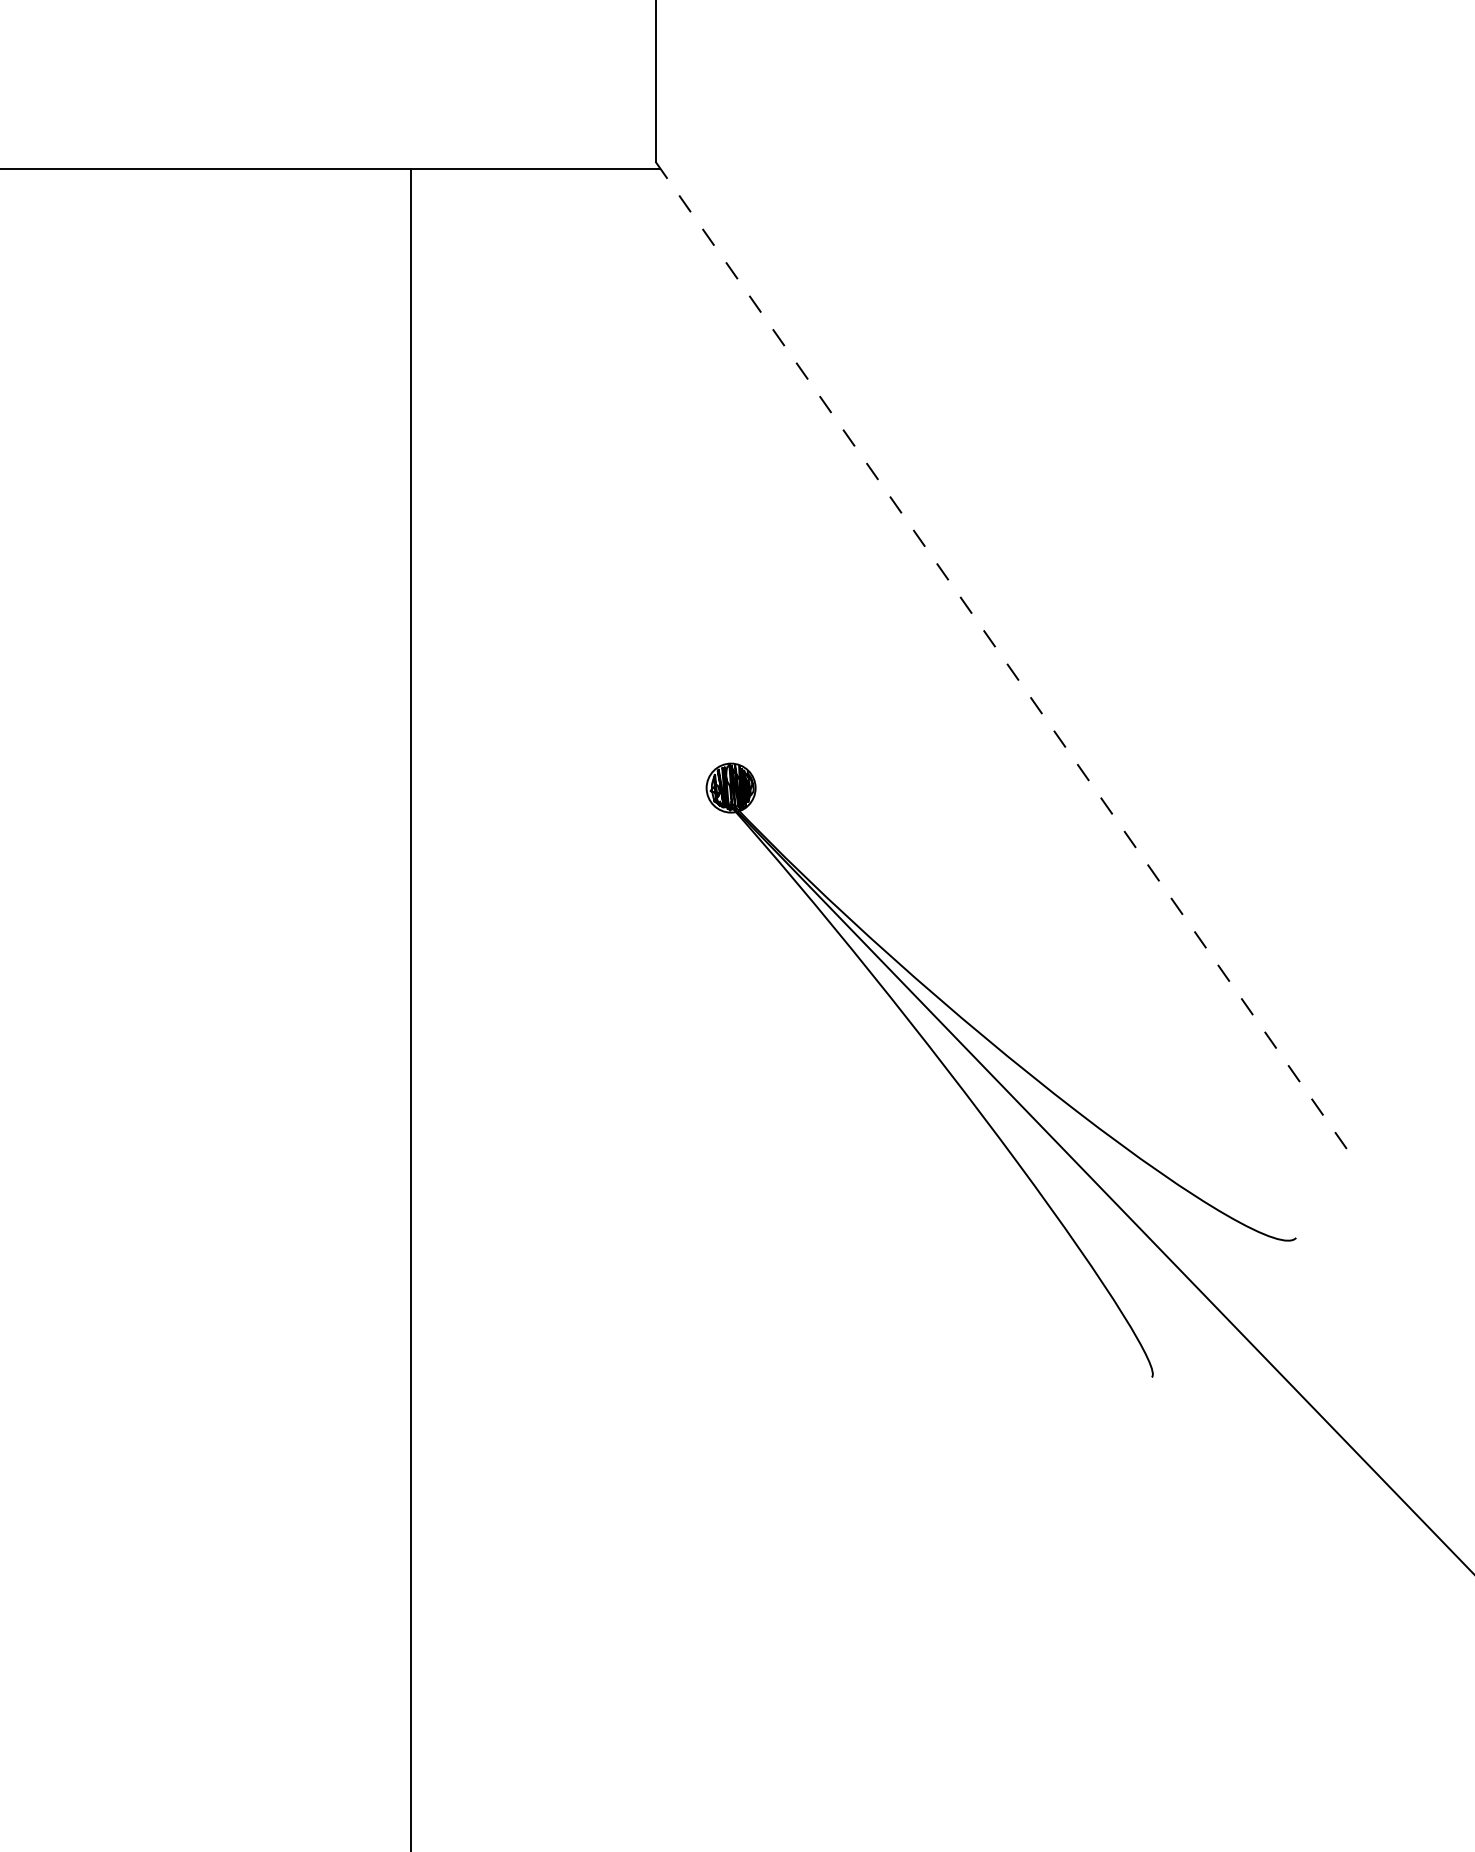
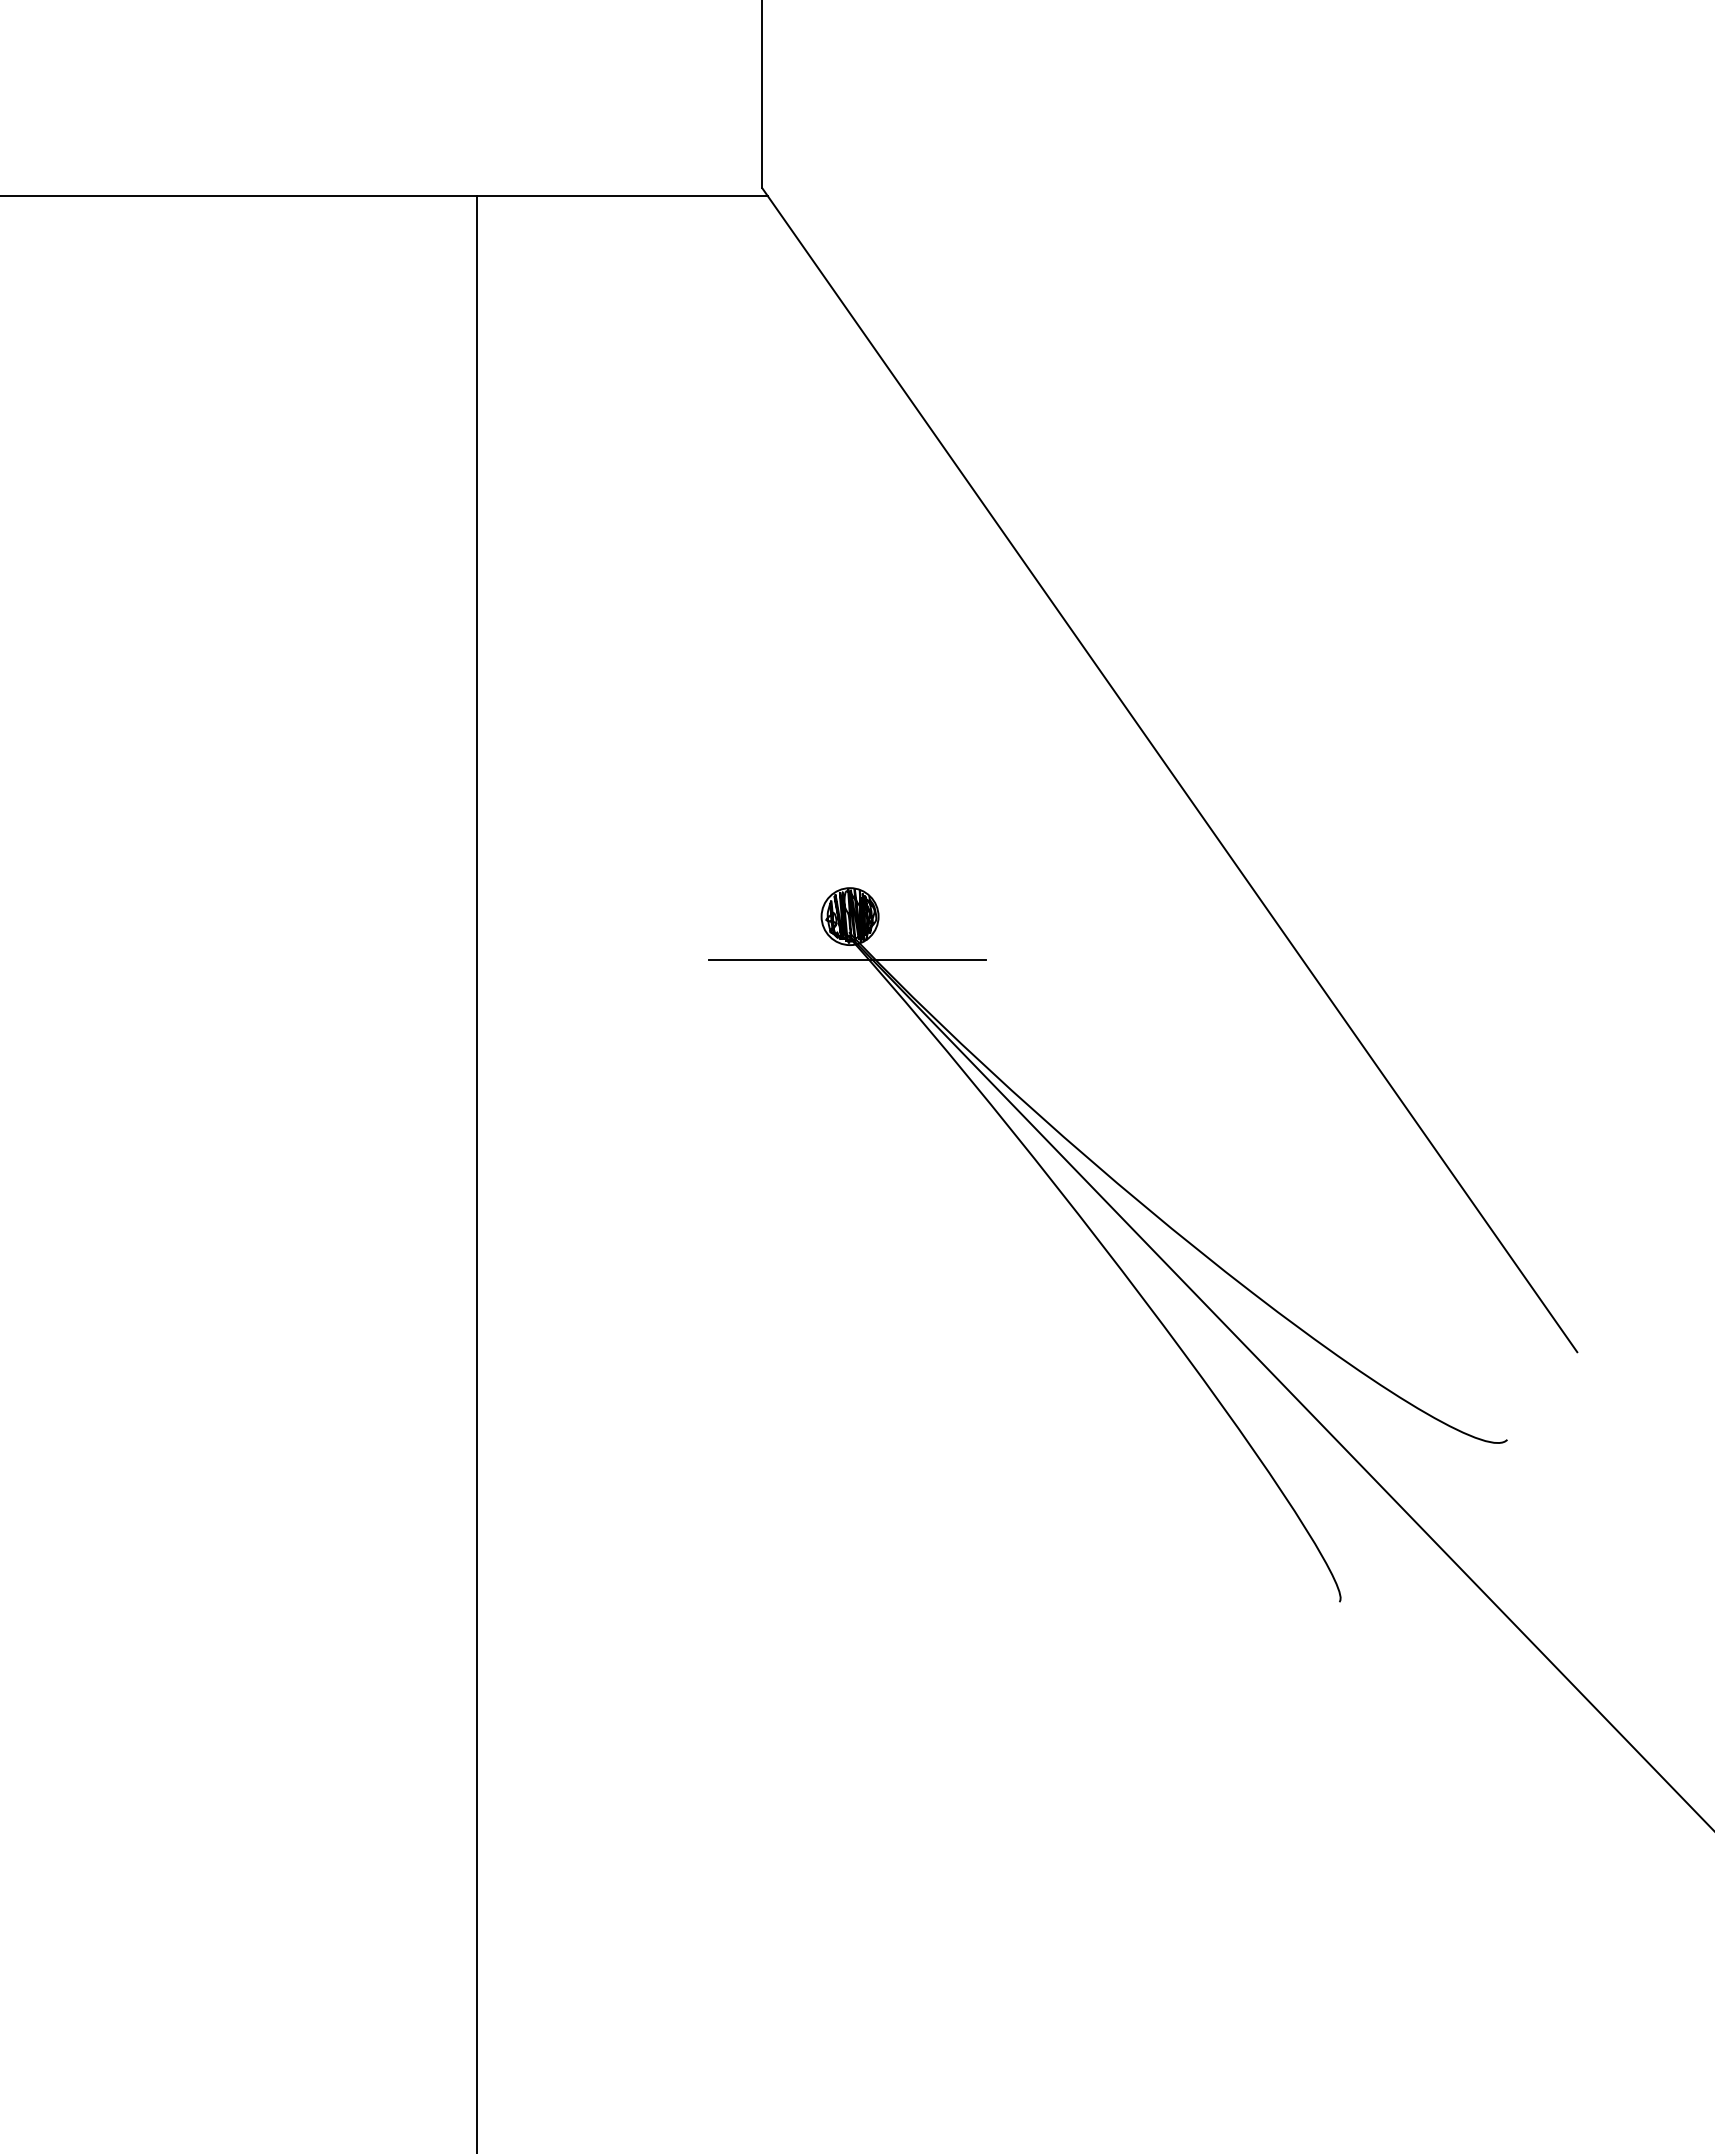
line: (1006, 662) -> (1170, 770), dashed -> solid
line: (728, 824) -> (846, 959), added

